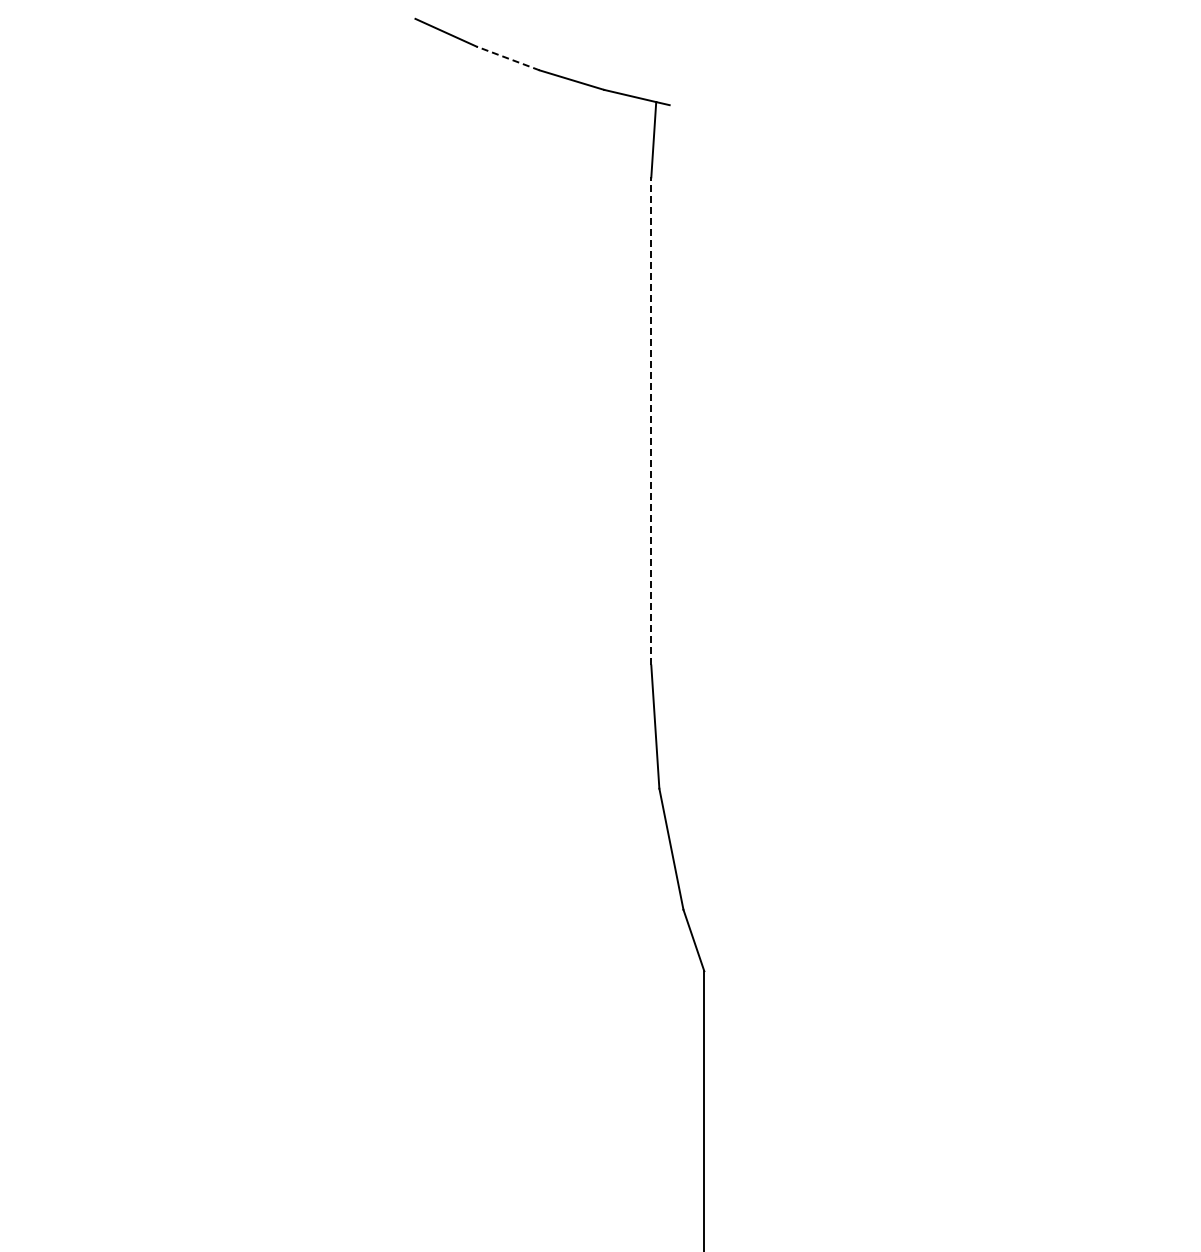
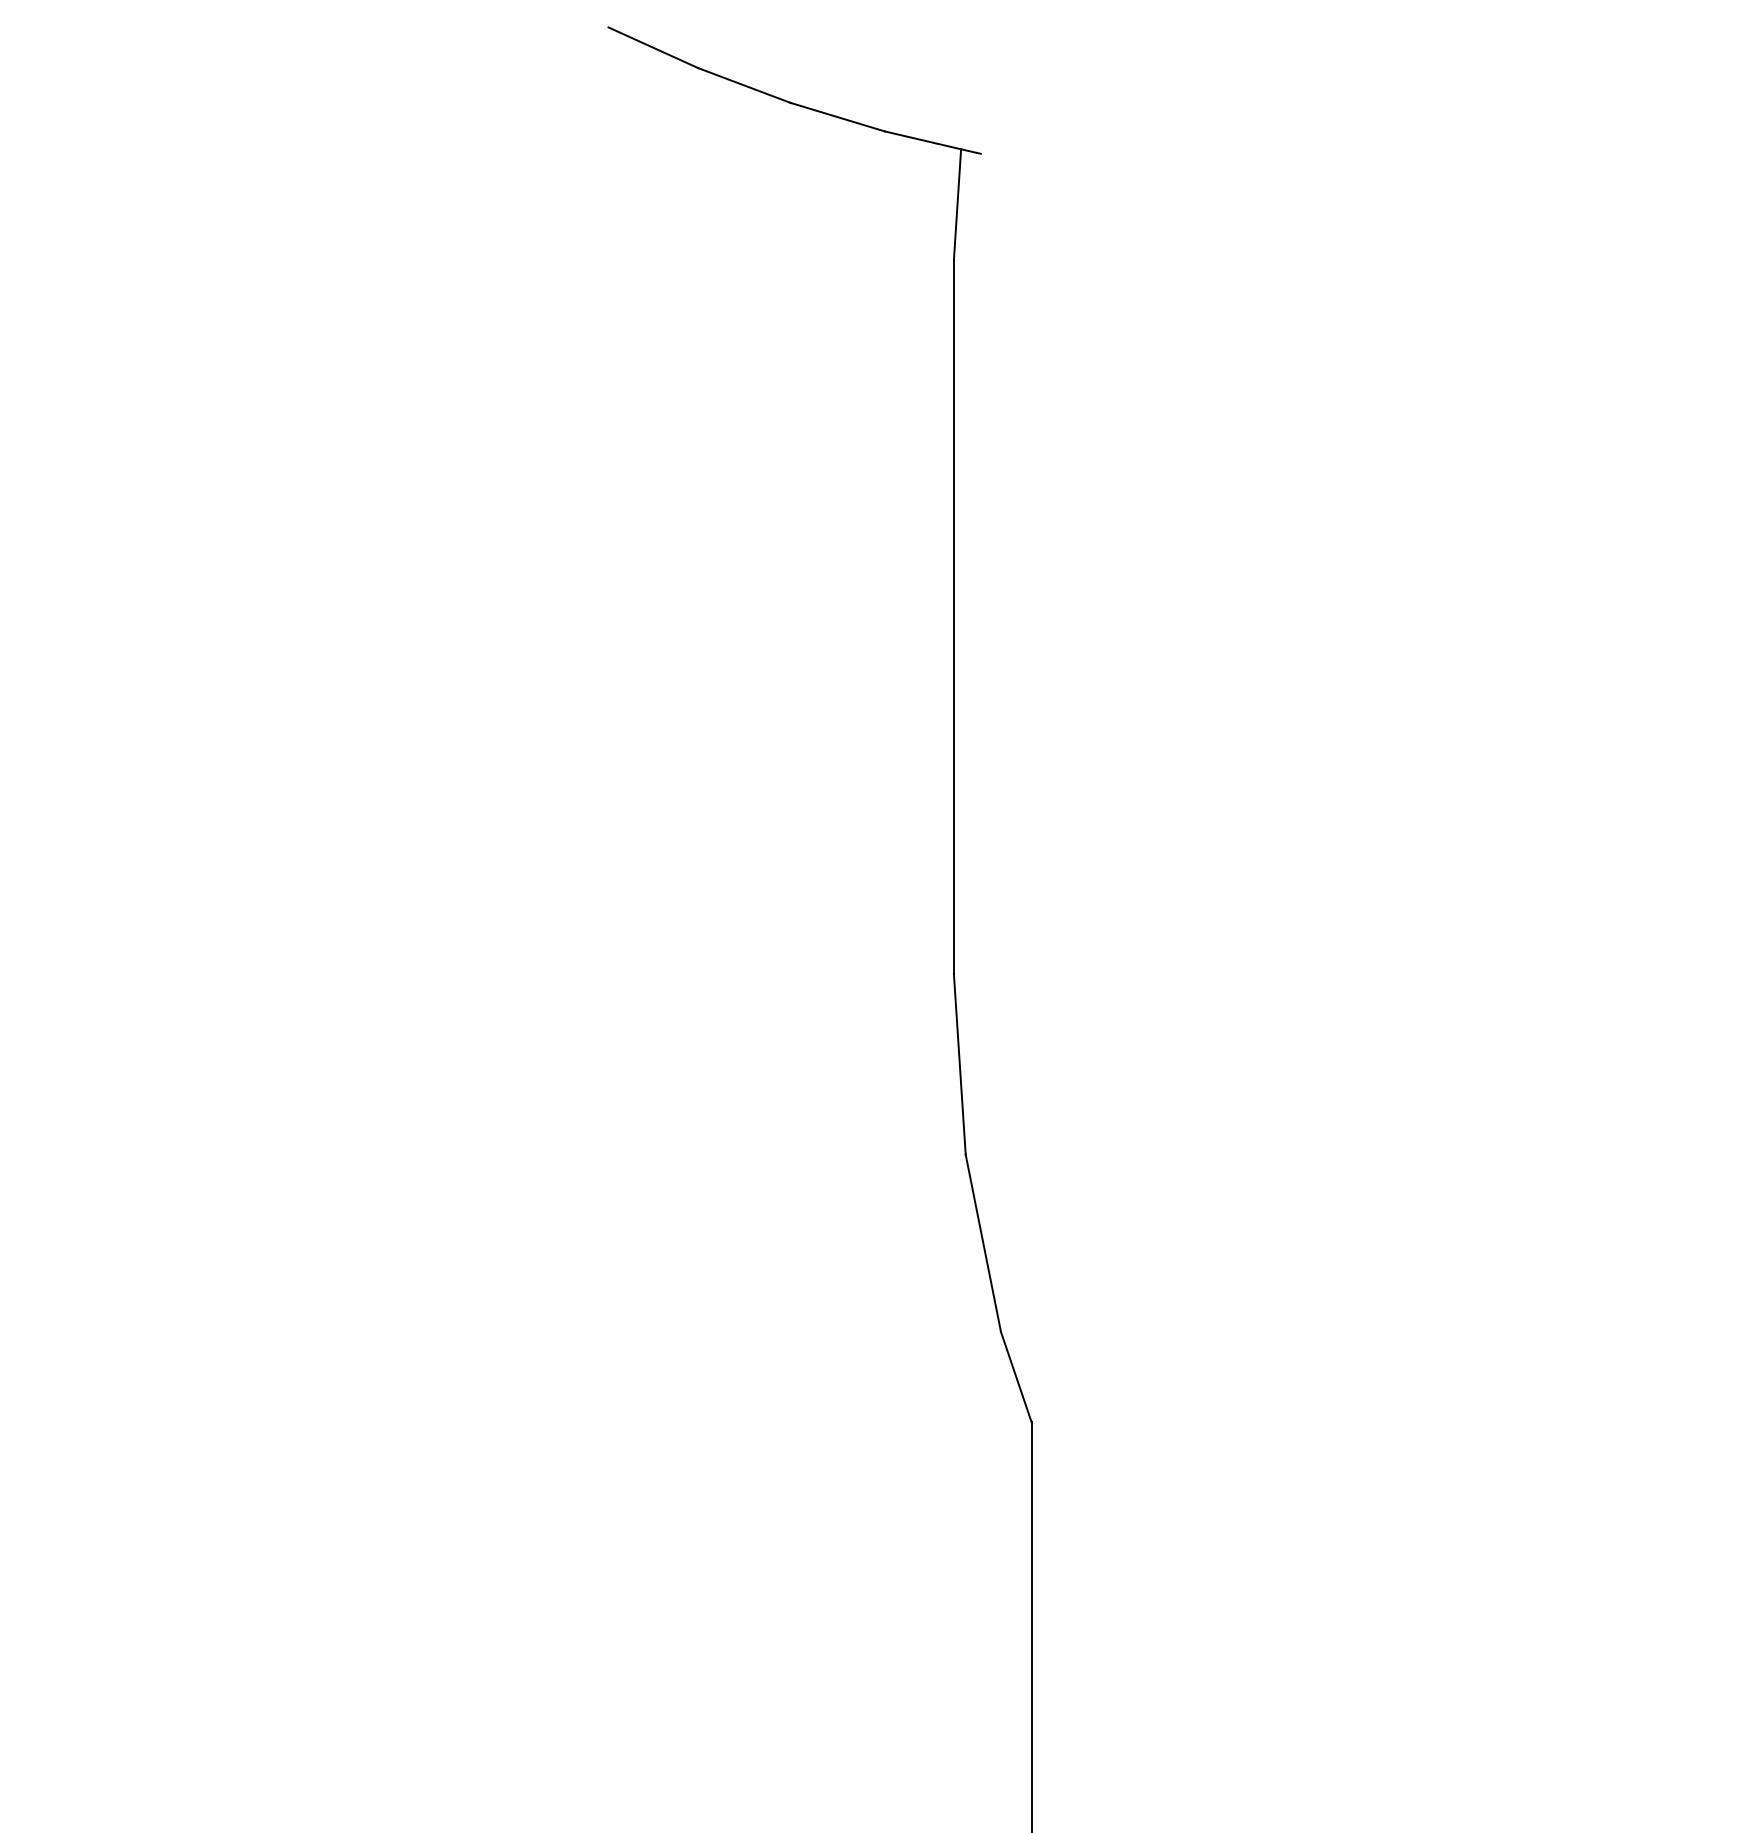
line: (508, 58) -> (744, 85), dashed -> solid
line: (651, 420) -> (954, 615), dashed -> solid

